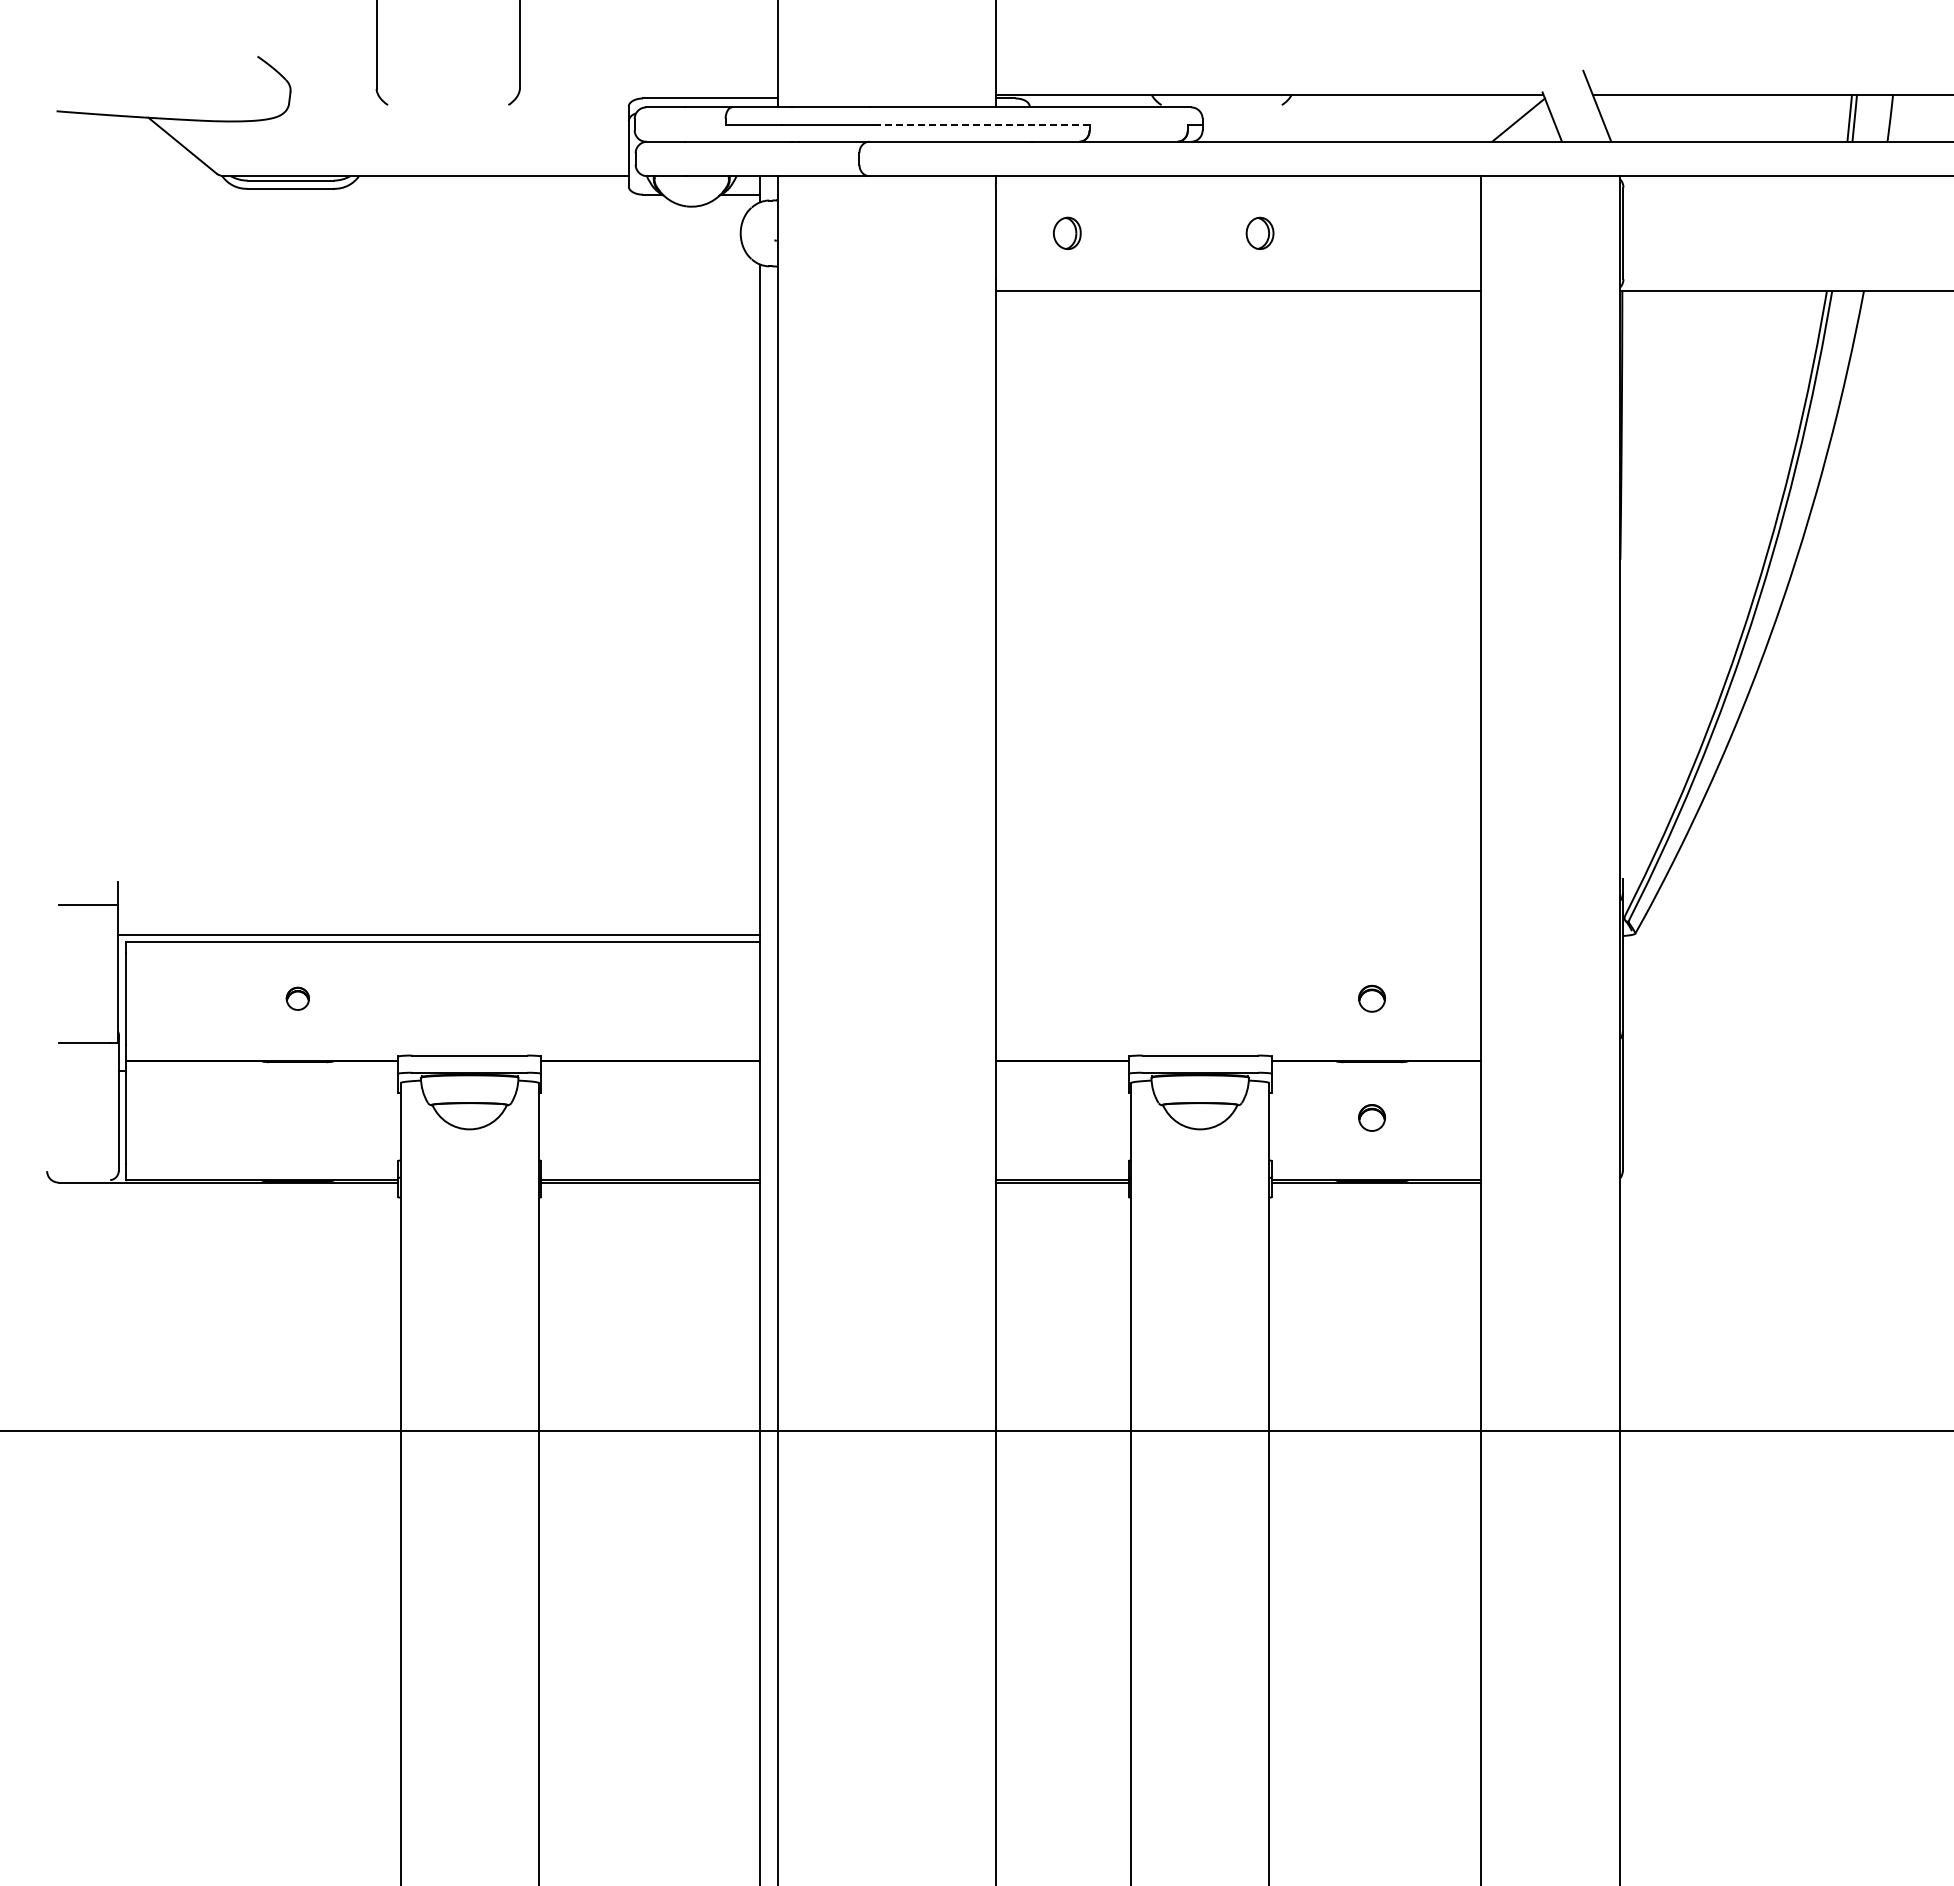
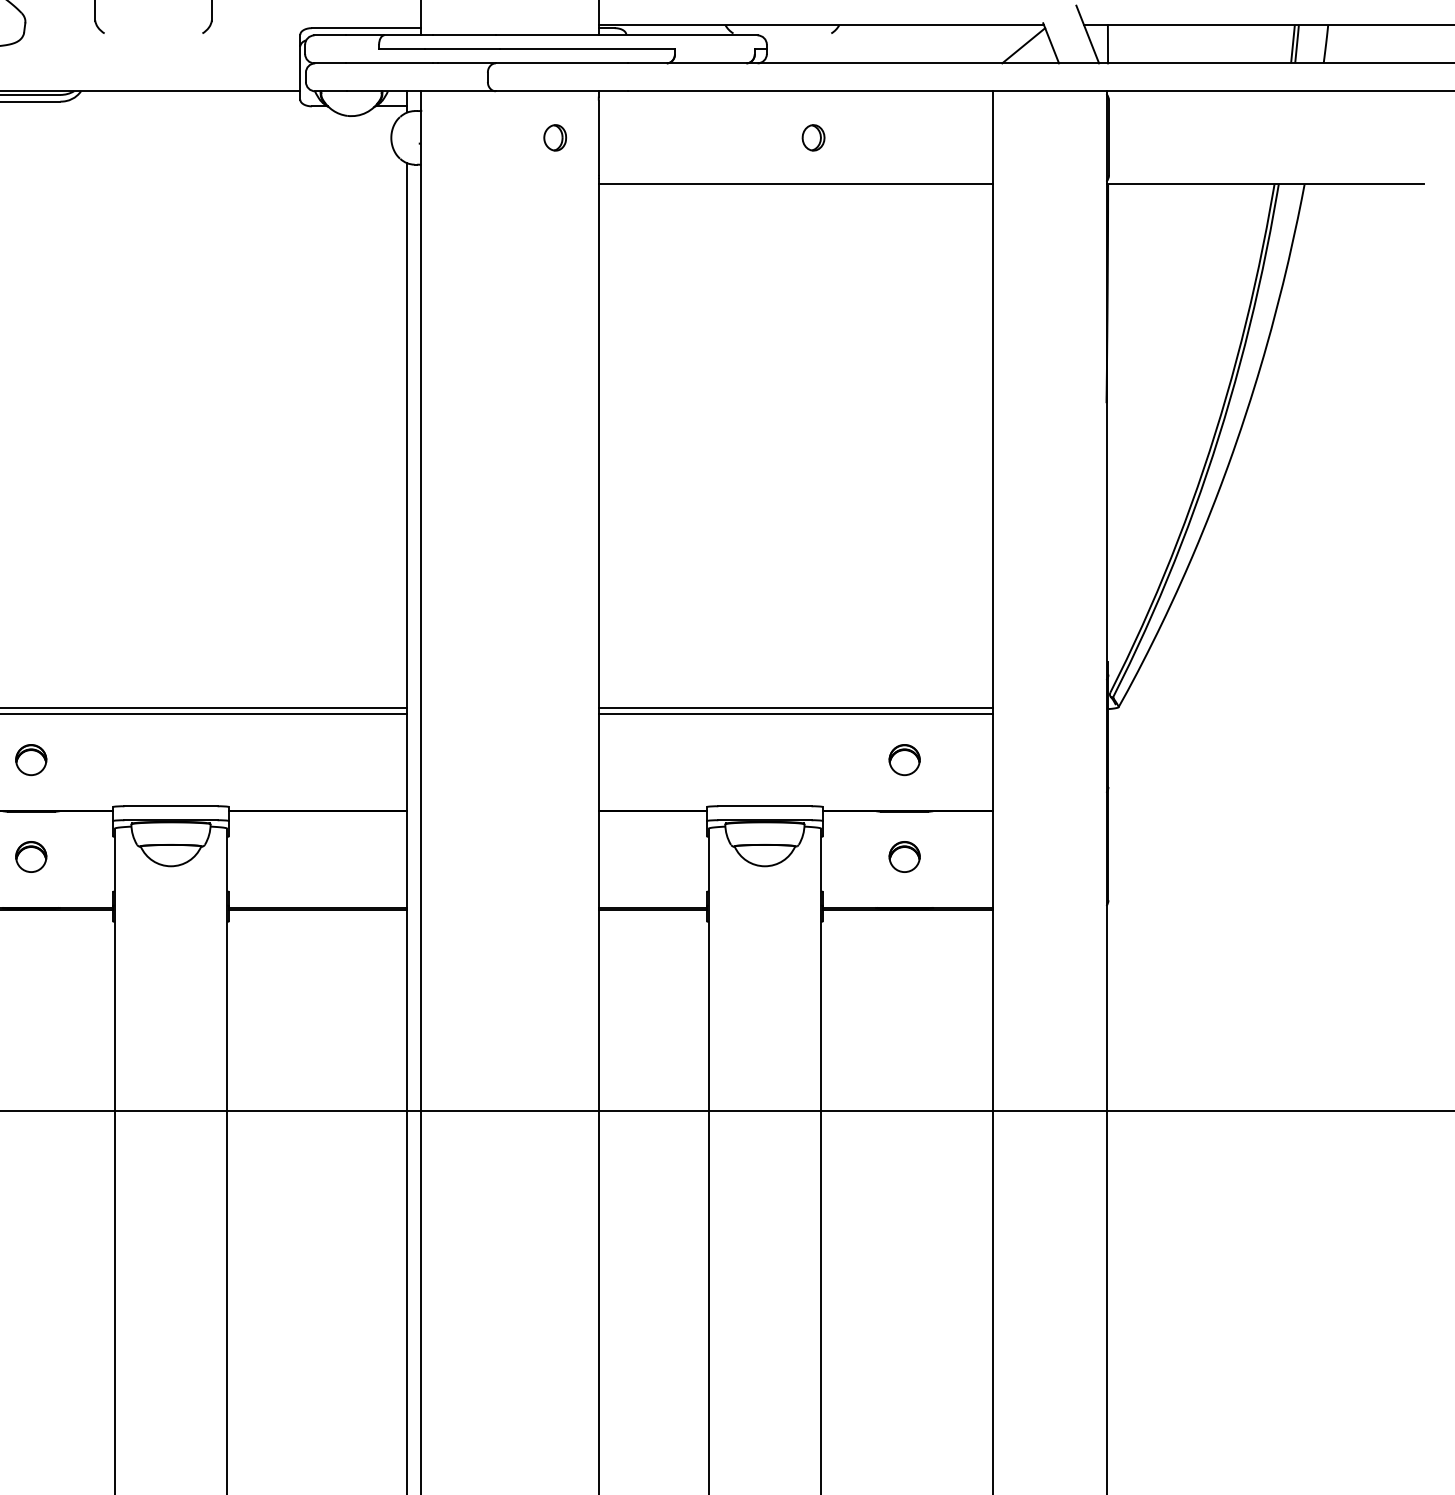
line: (1622, 117) -> (1108, 43), added
line: (981, 124) -> (587, 49), dashed -> solid
part: (1067, 233) -> (555, 137), moved
line: (1237, 934) -> (795, 707), added
line: (1237, 942) -> (795, 714), added
part: (297, 998) -> (31, 759), size x1.67
part: (1371, 998) -> (904, 759), size x1.43
part: (297, 1117) -> (31, 856), added
part: (1371, 1117) -> (904, 856), size x1.43

